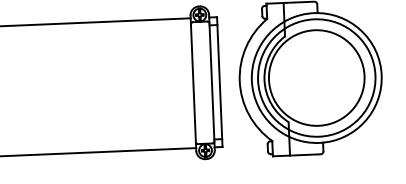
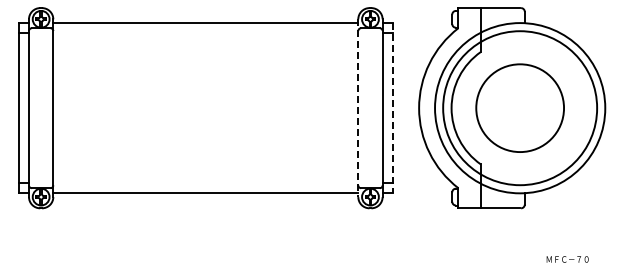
circle: (316, 77) -> (519, 107), size x0.7
line: (219, 82) -> (392, 108), solid -> dashed
line: (193, 83) -> (358, 108), solid -> dashed

